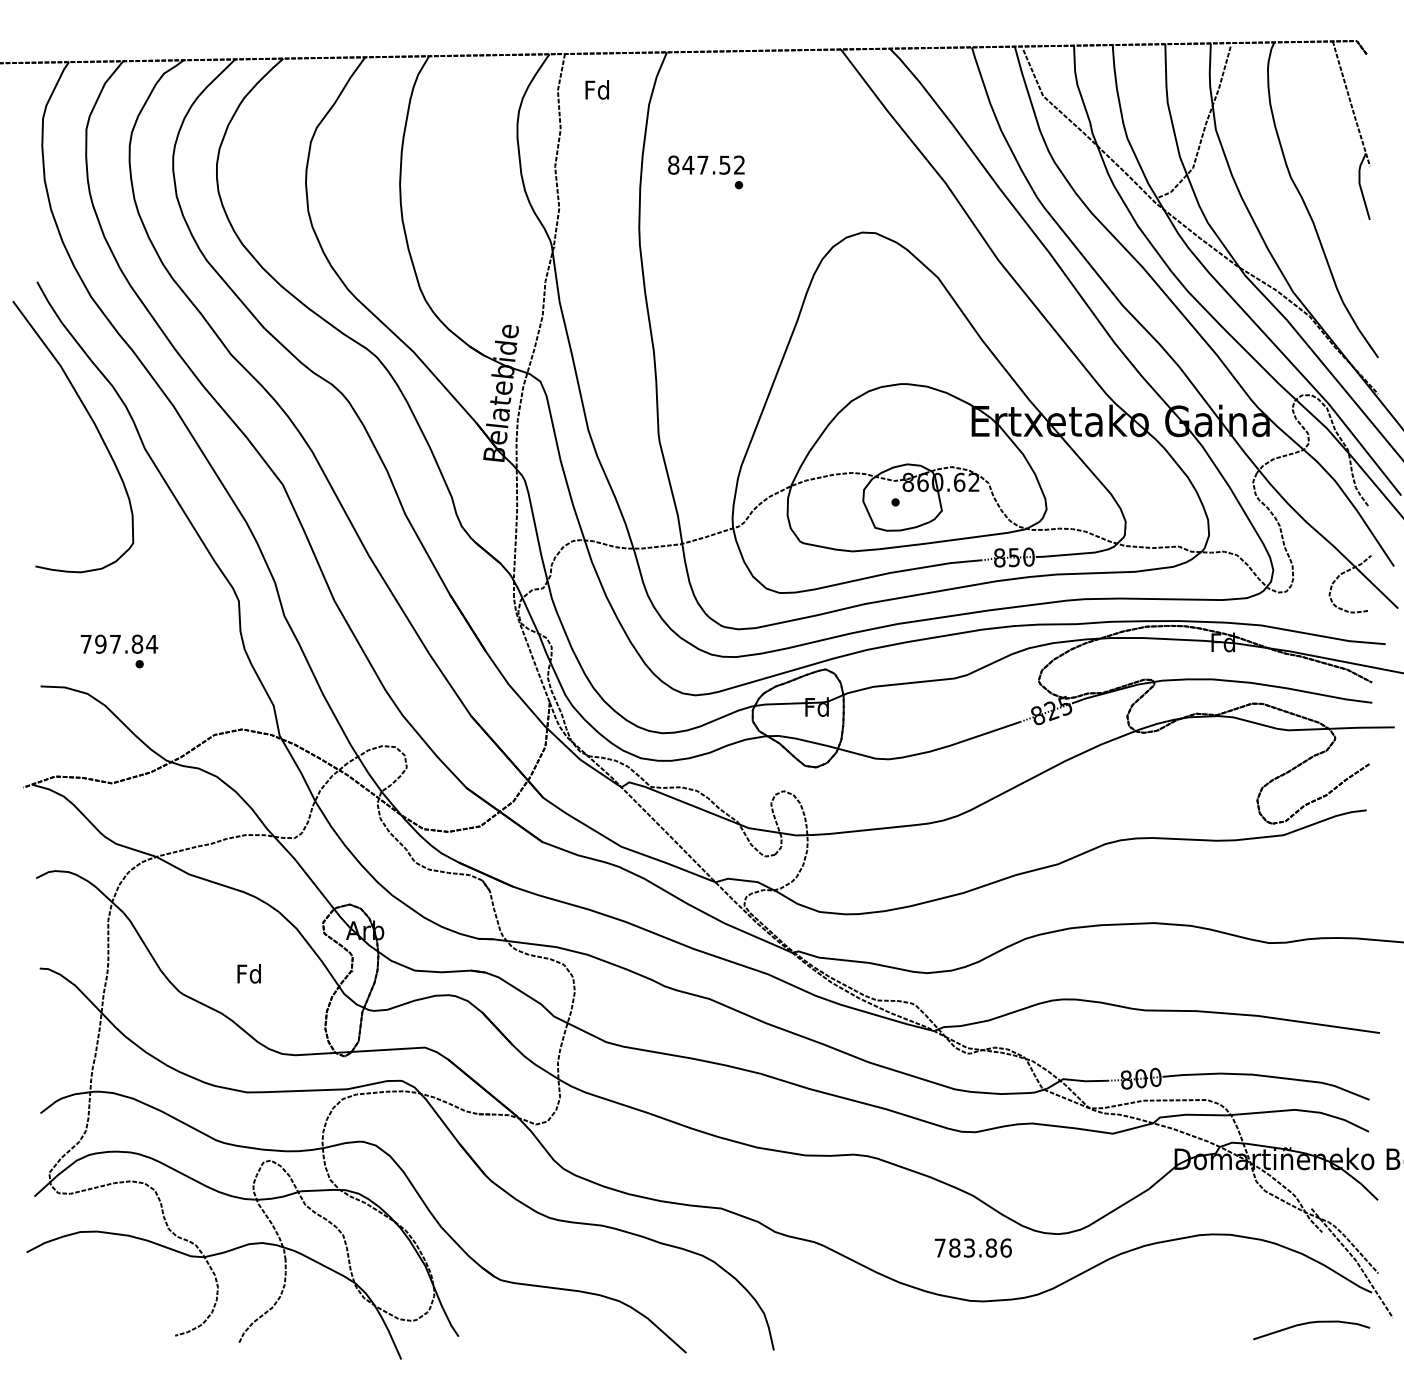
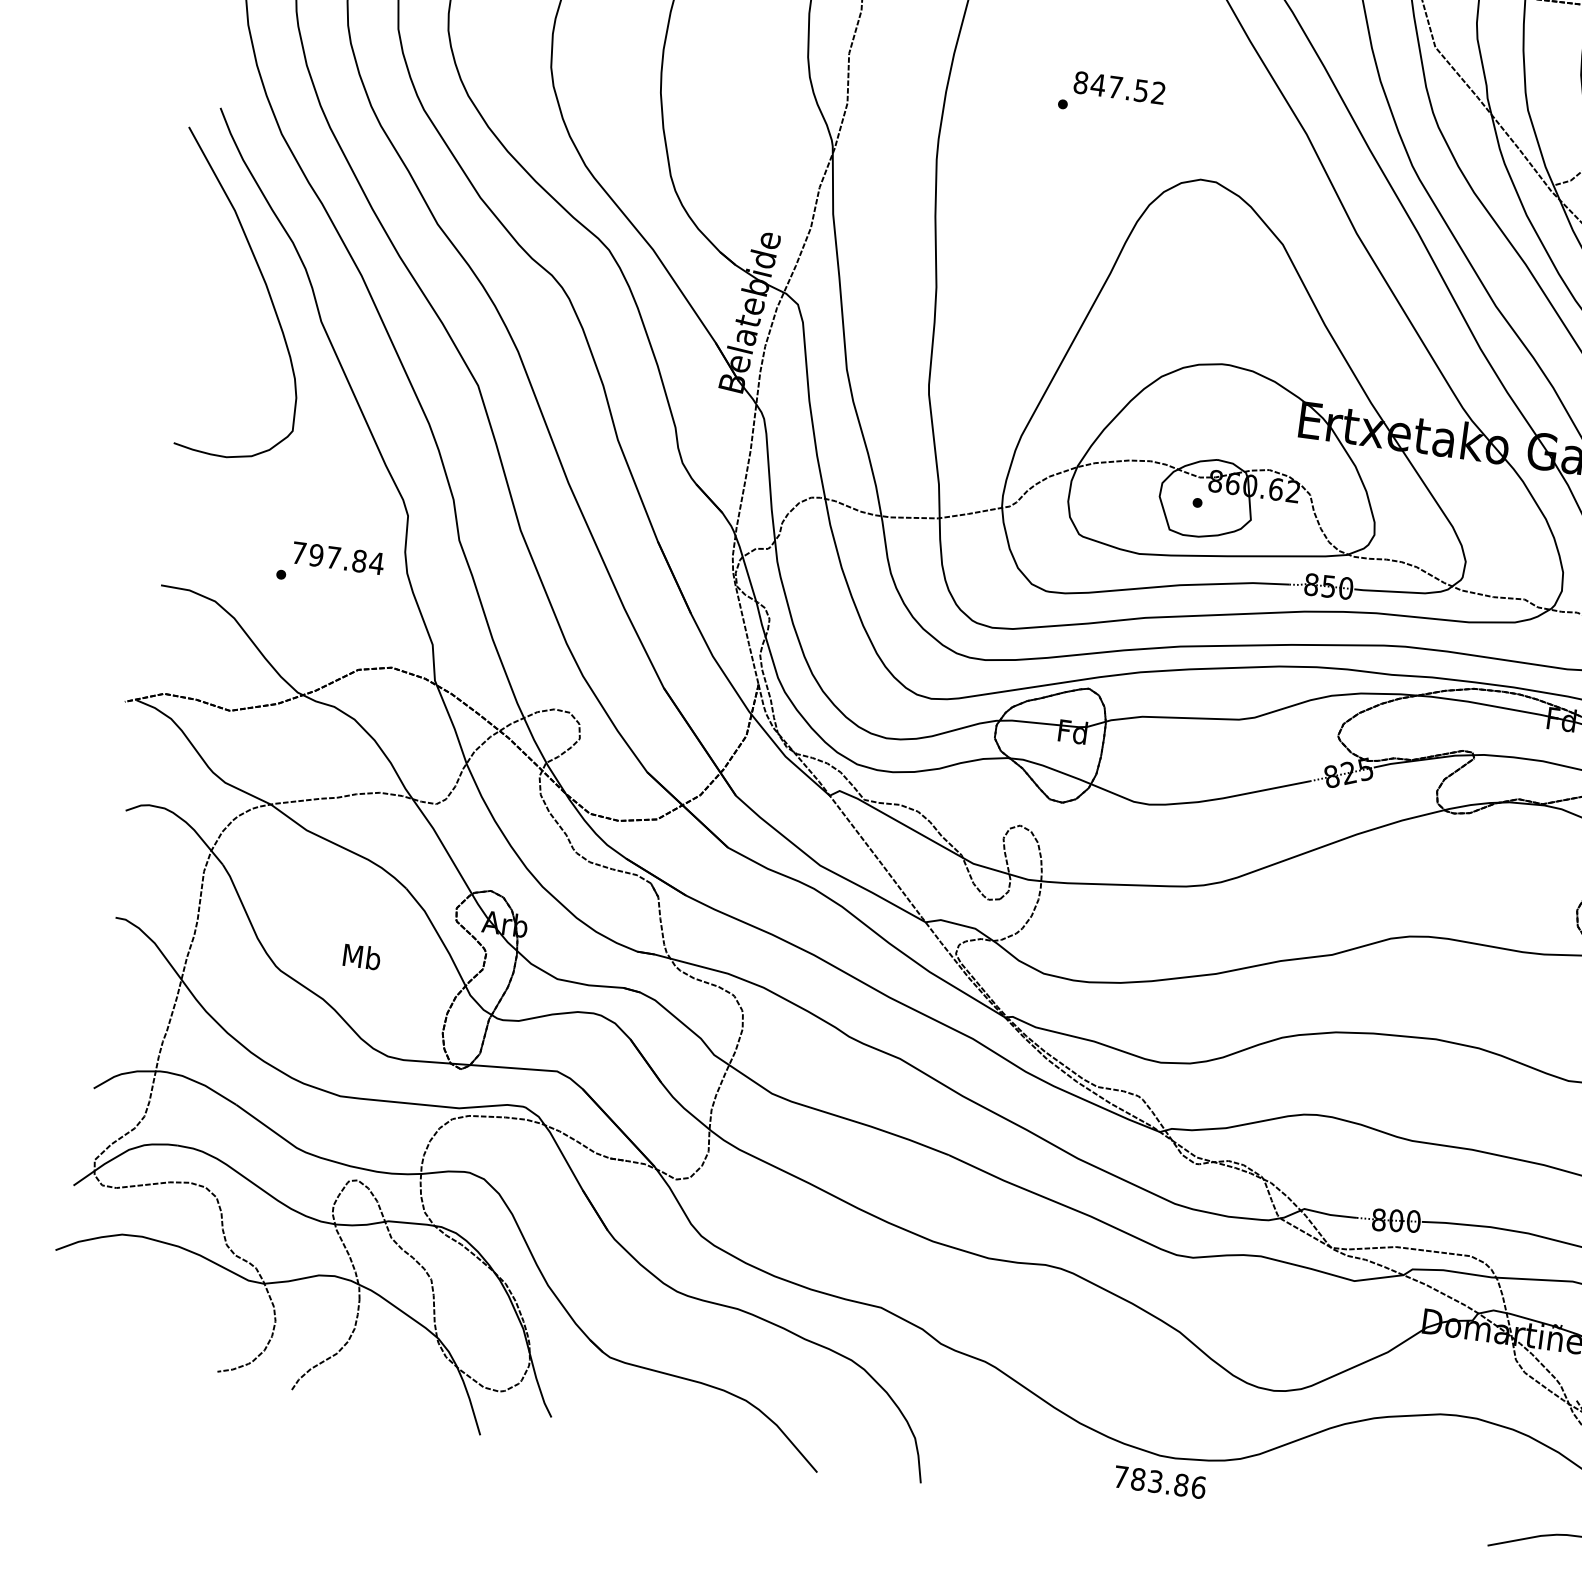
text: (706, 164) -> (1119, 87), moved
text: (119, 643) -> (338, 557), moved
text: (249, 973) -> (362, 956), Fd -> Mb
text: (972, 1247) -> (1159, 1481), moved

